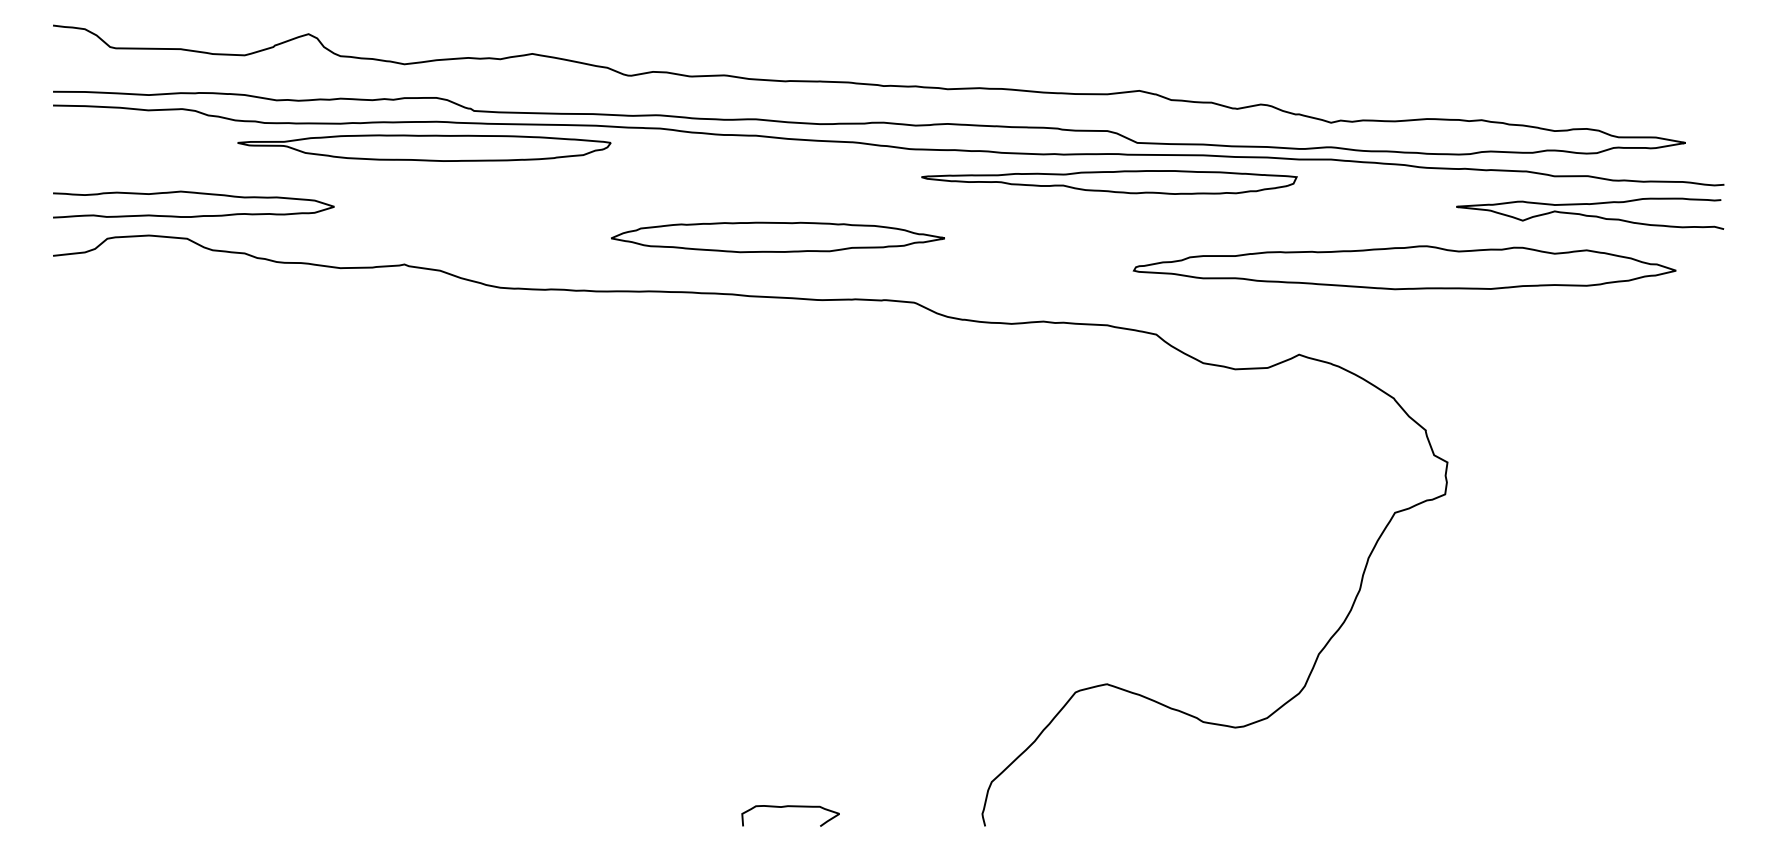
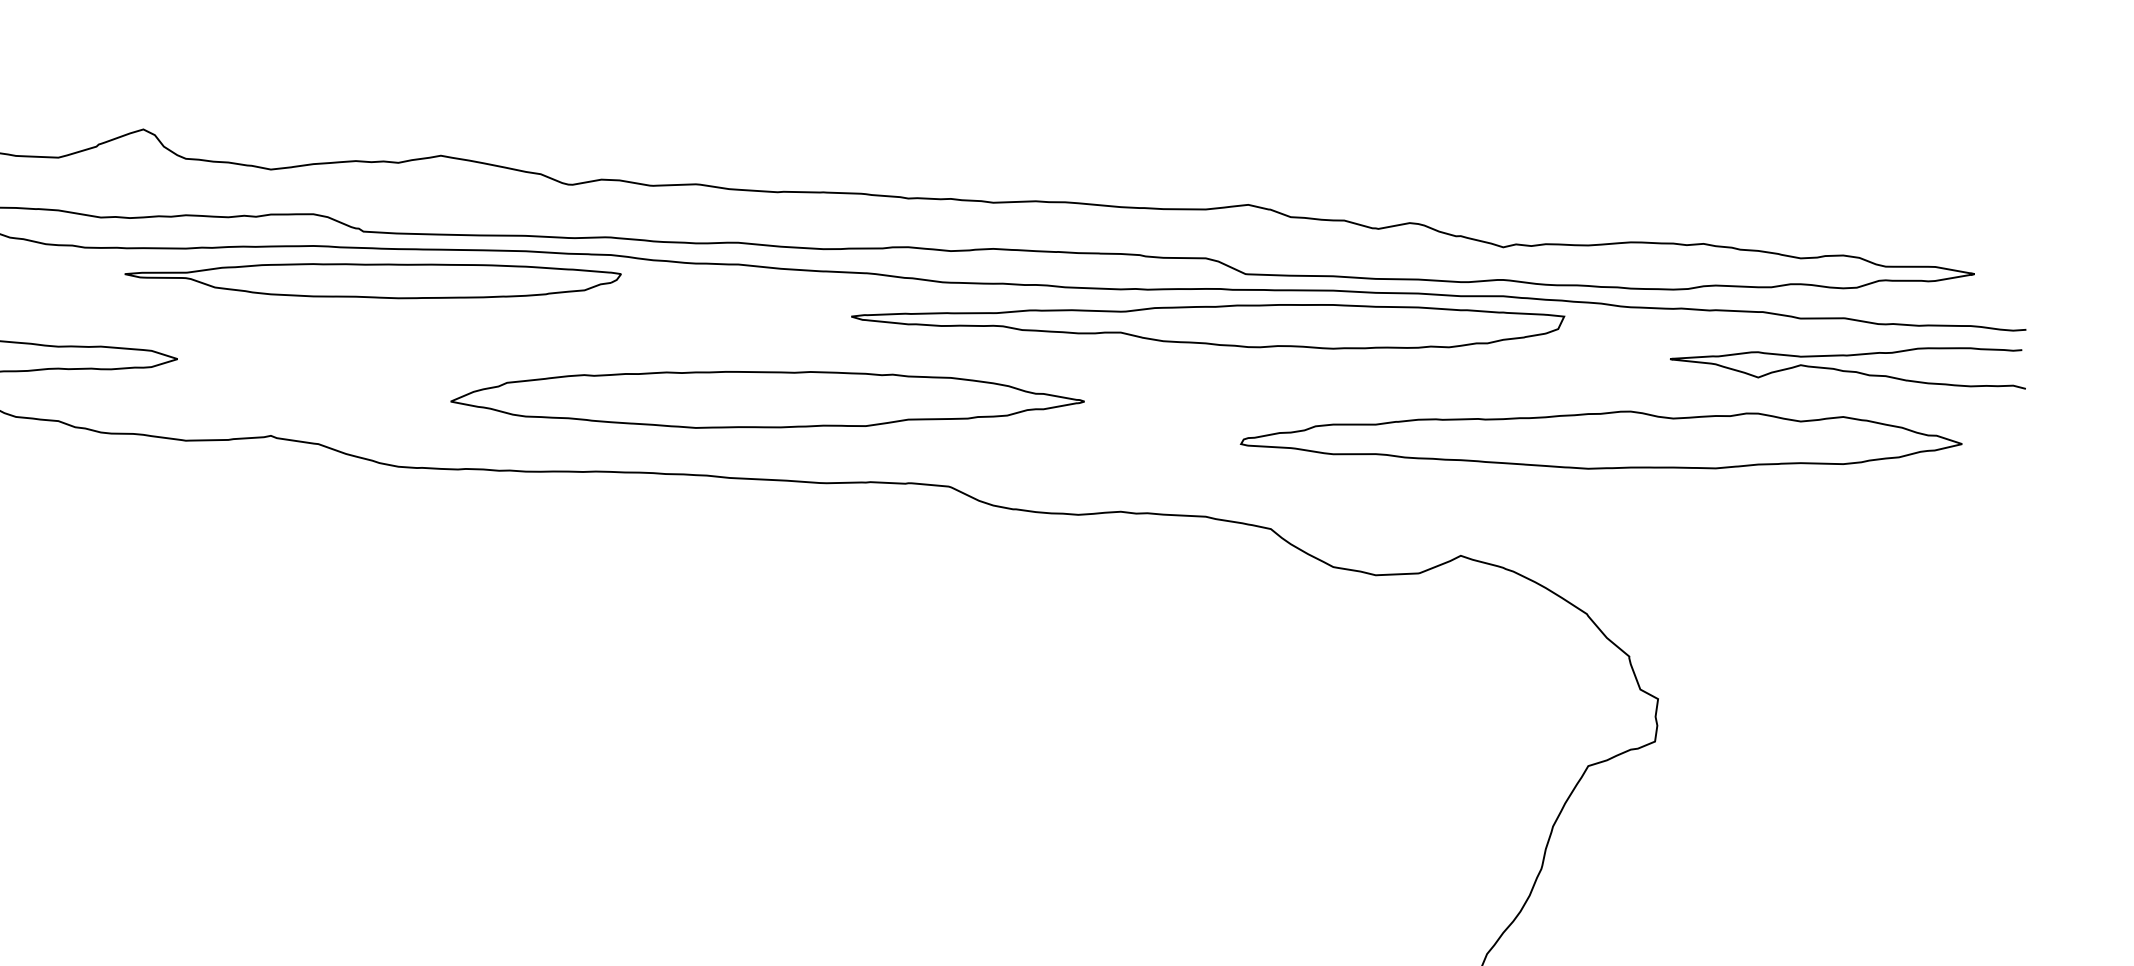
part: (424, 147) -> (373, 280), moved
part: (1109, 182) -> (1208, 326), size x1.43
part: (777, 237) -> (767, 399), size x1.43

